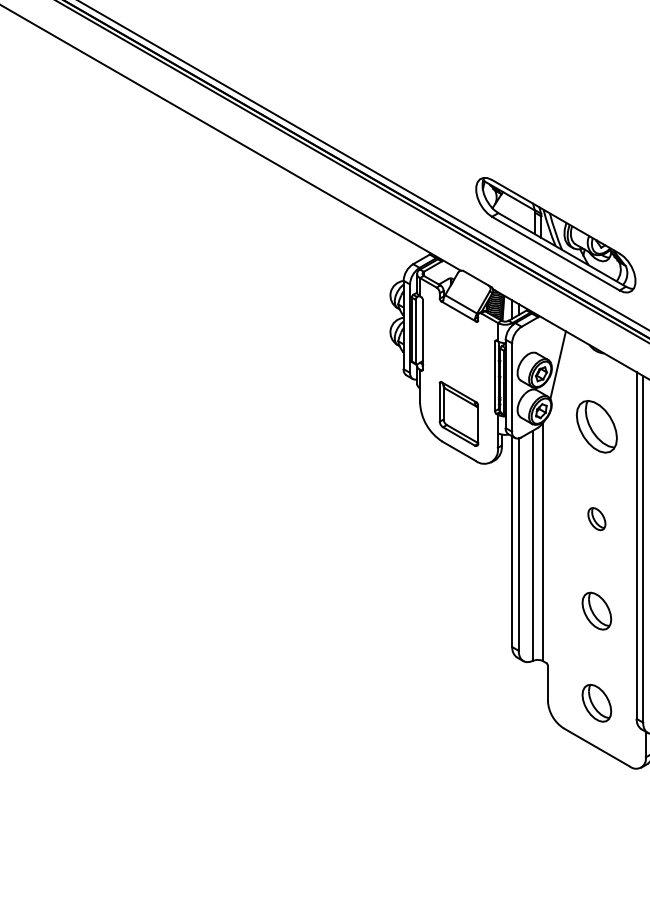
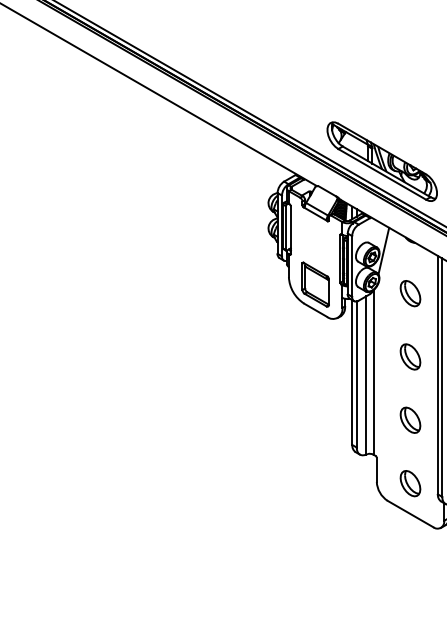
part: (596, 426) -> (410, 293), size x0.71
part: (596, 518) -> (410, 356), size x1.67

